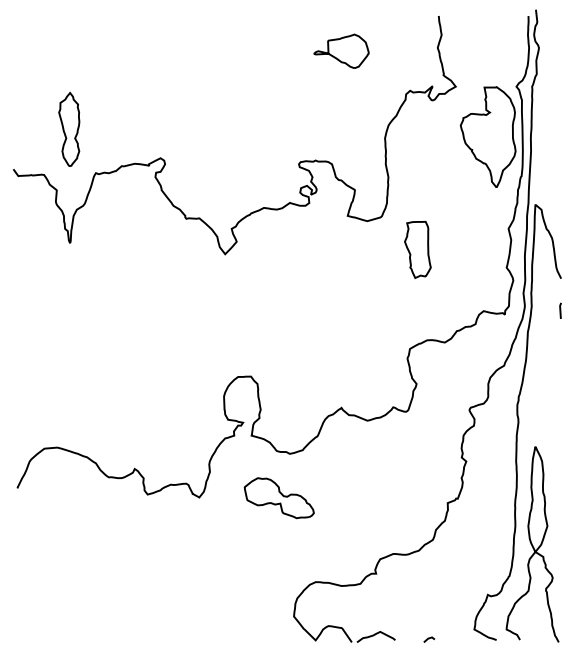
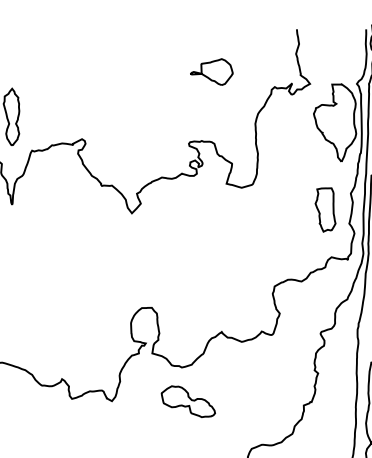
part: (341, 50) -> (211, 71), moved
part: (417, 249) -> (325, 209), moved
part: (278, 498) -> (187, 401), moved

